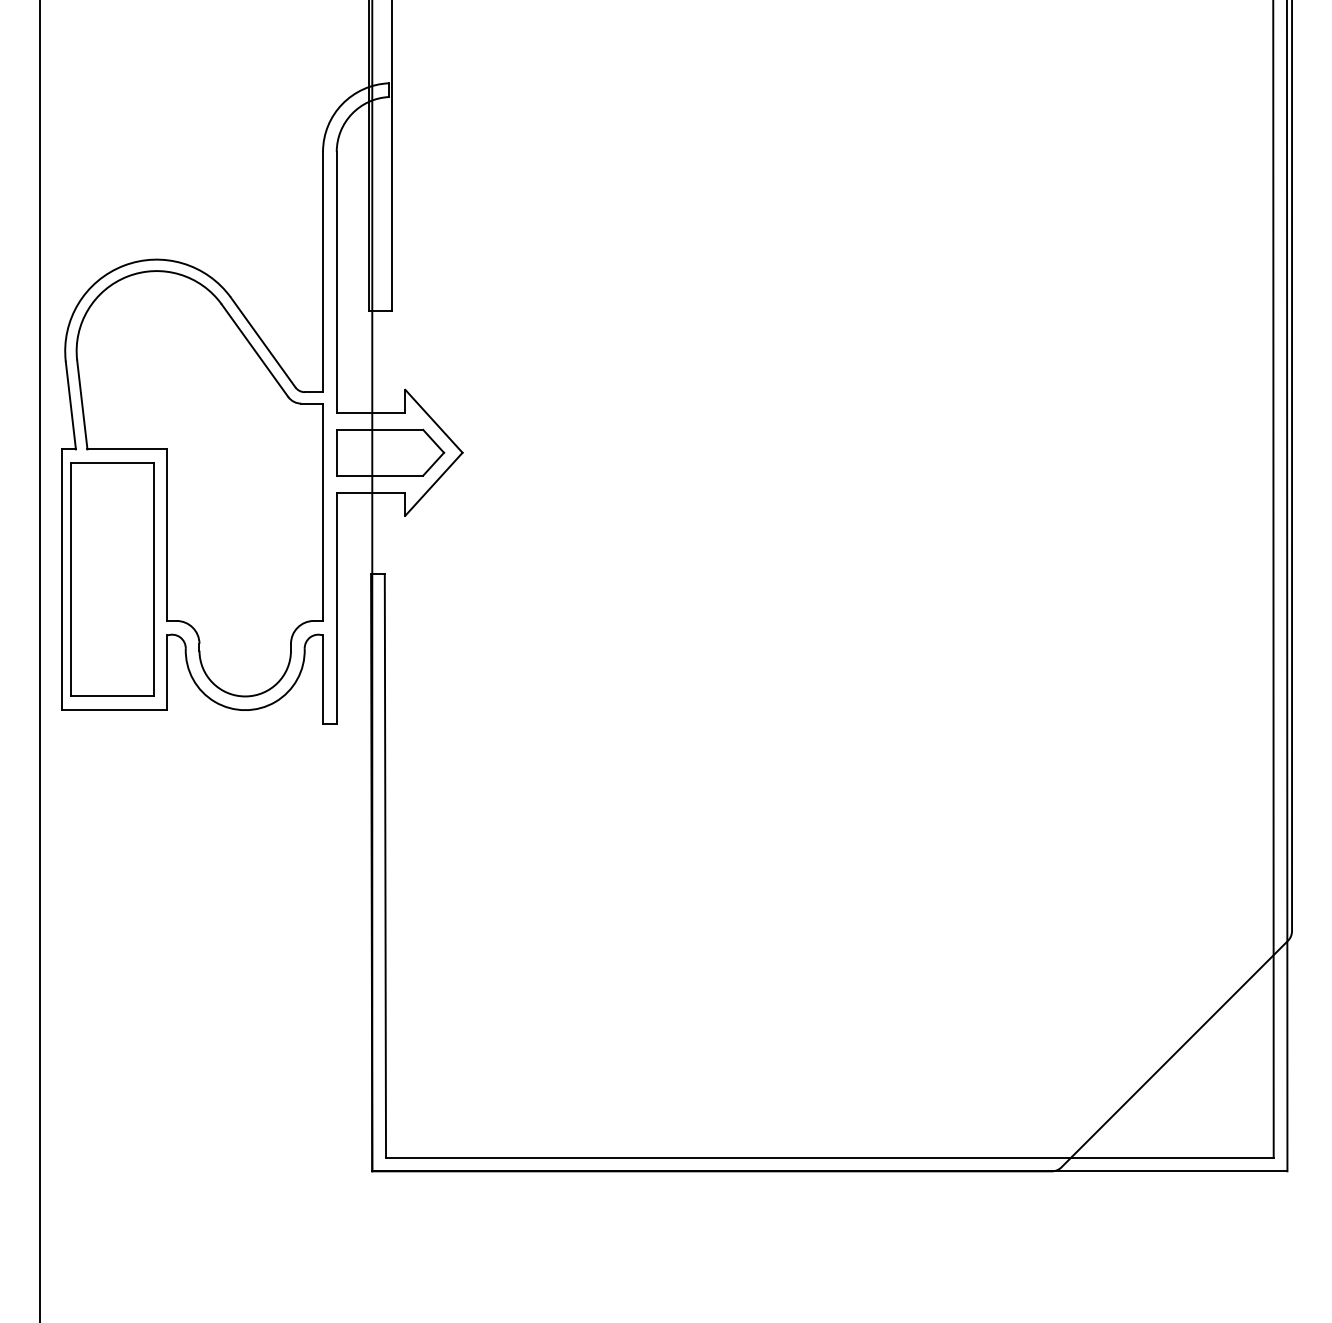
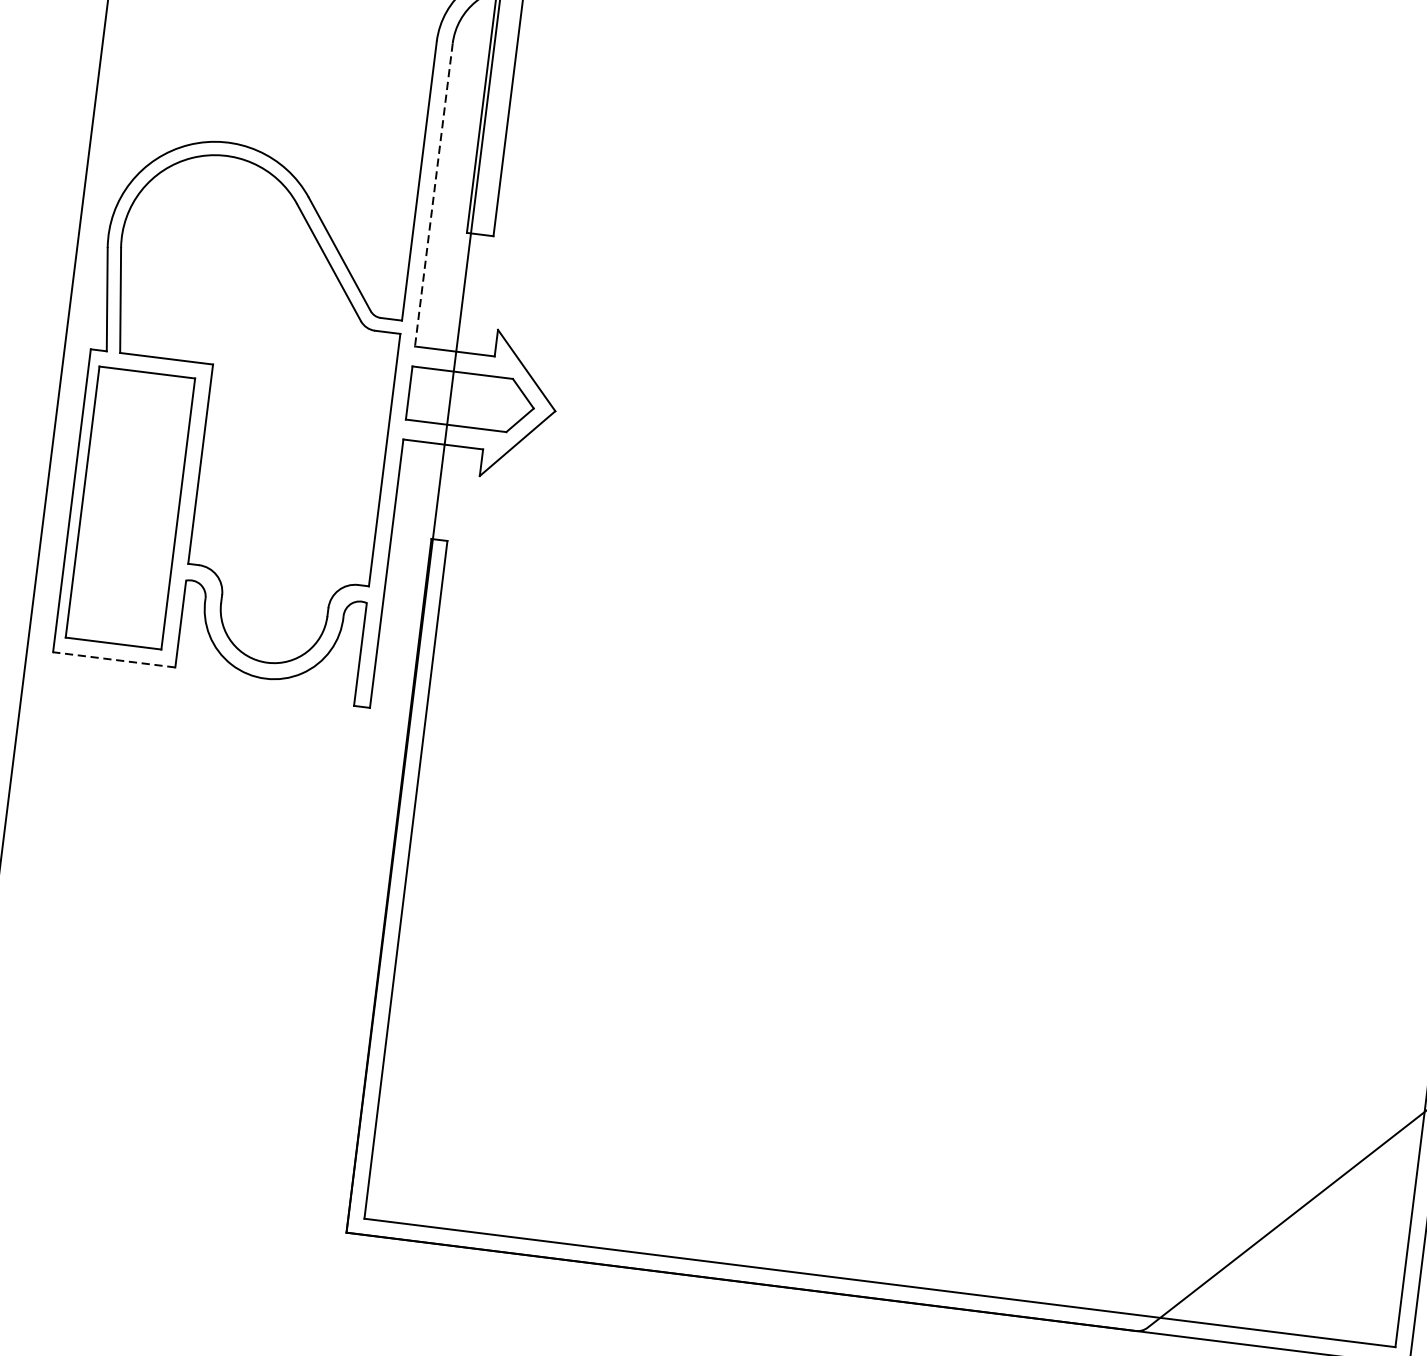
line: (336, 282) -> (433, 195), solid -> dashed
line: (114, 710) -> (113, 660), solid -> dashed

